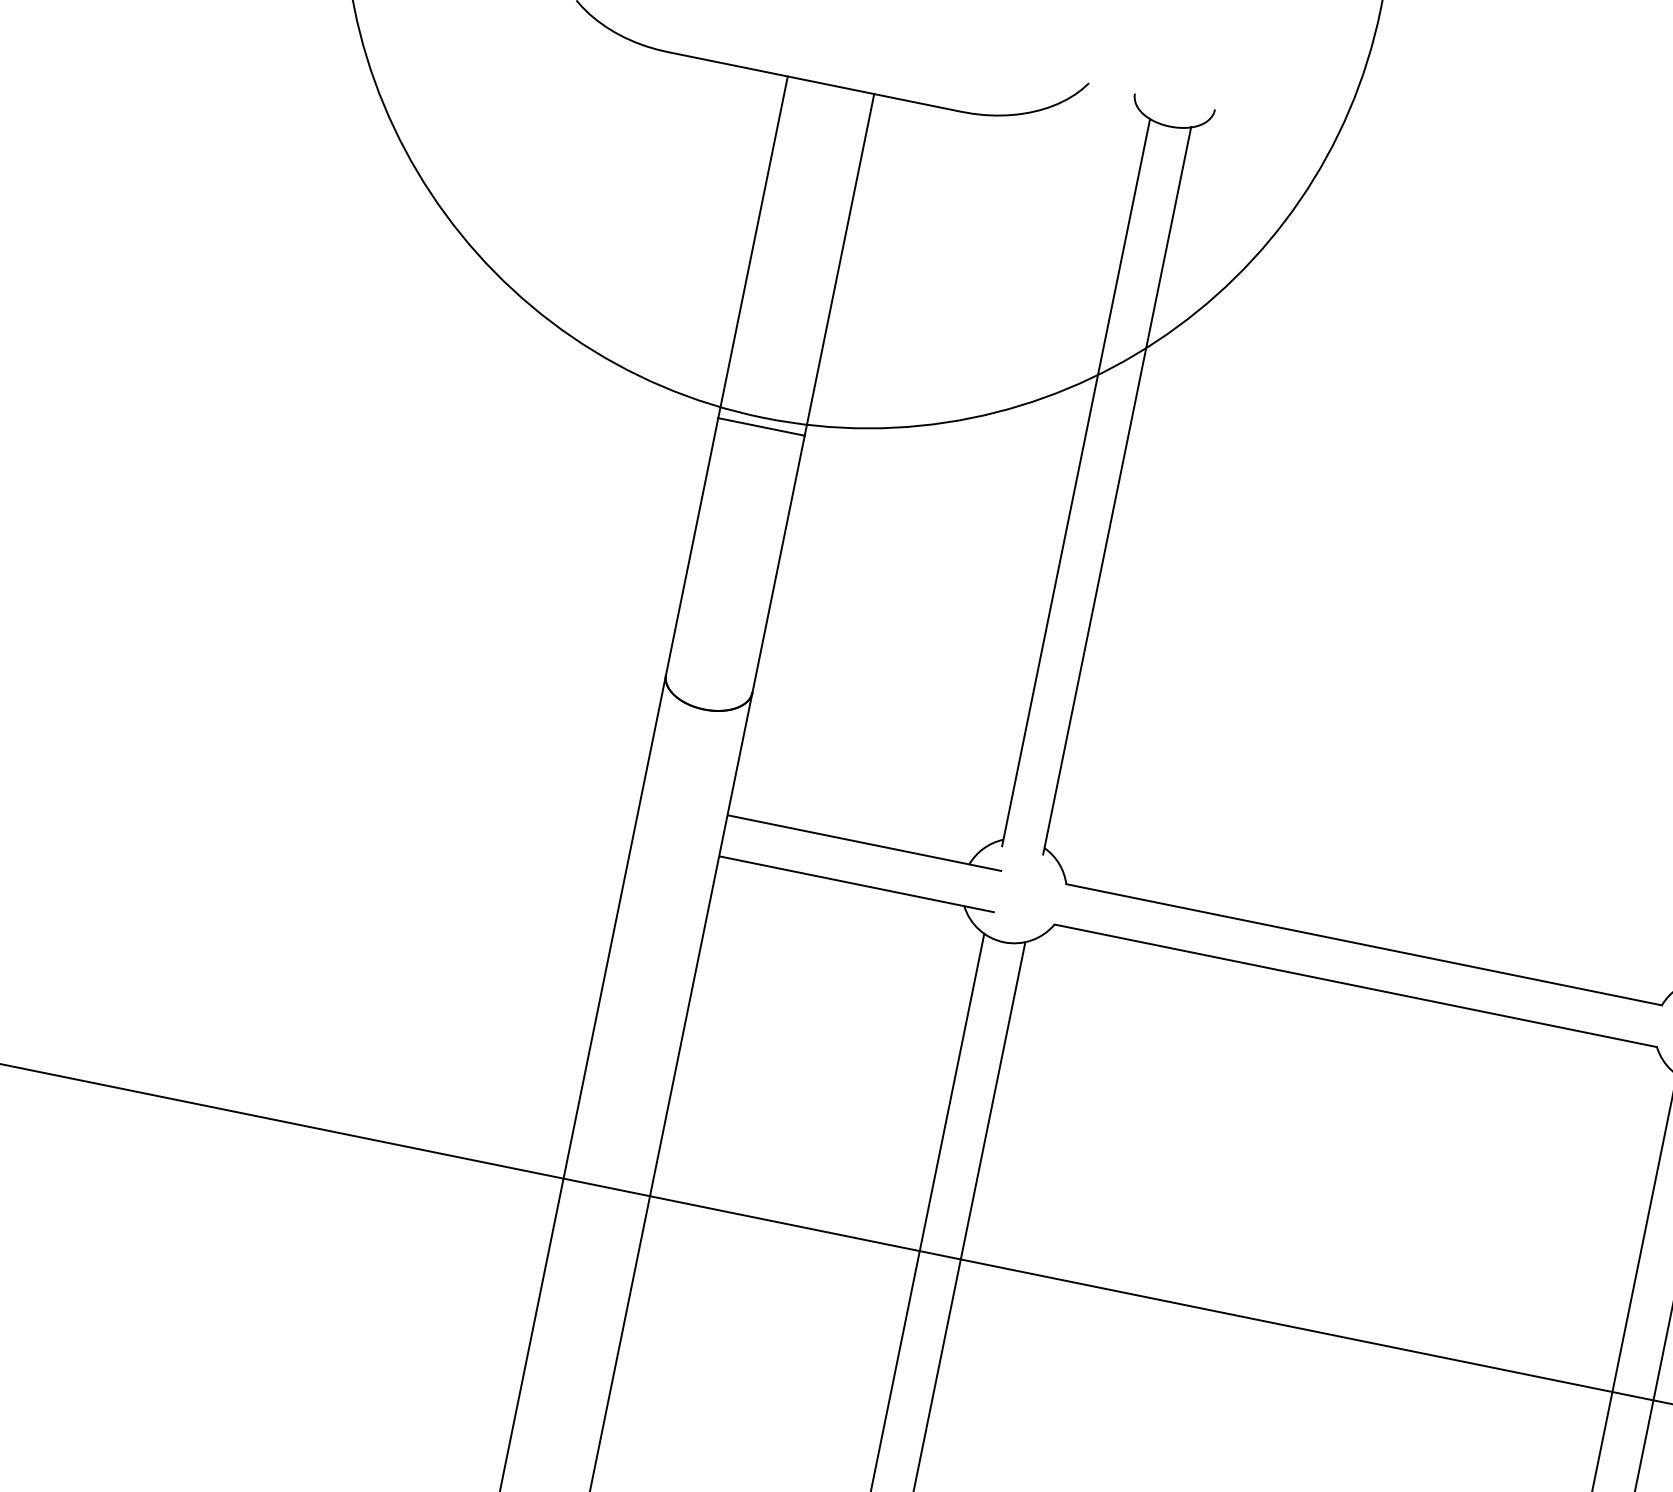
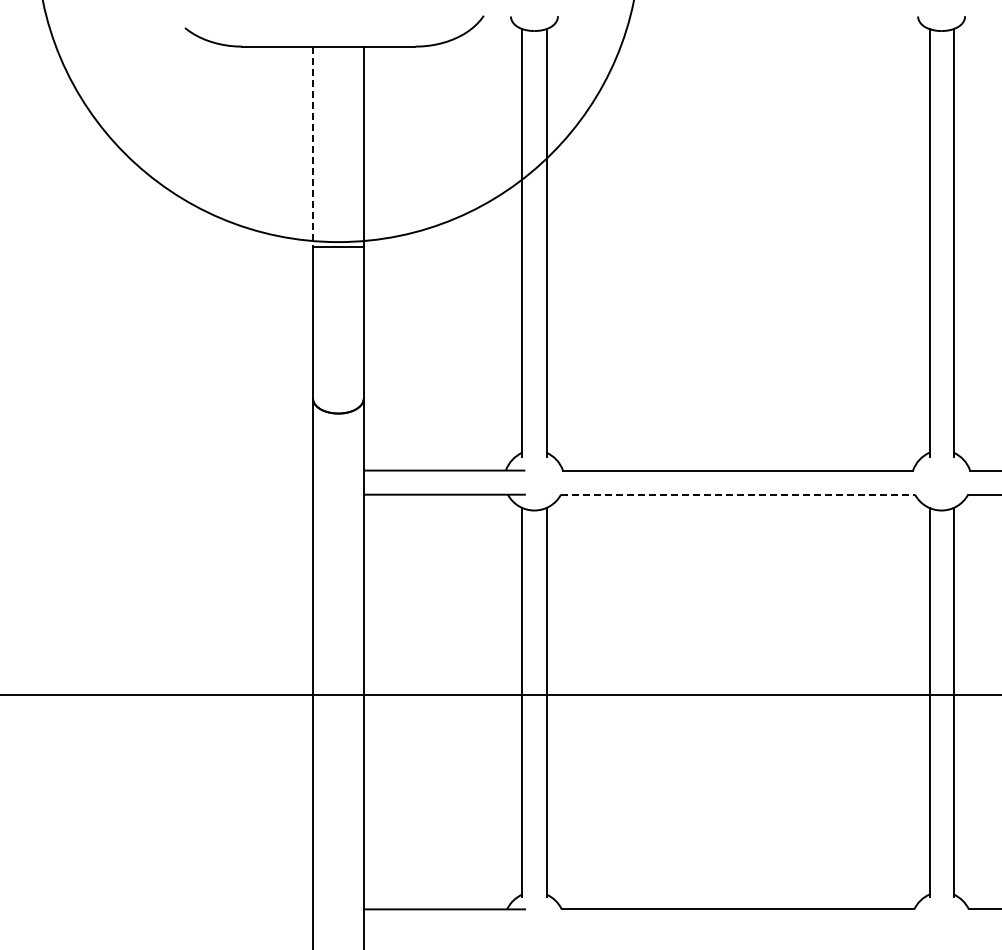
line: (753, 248) -> (313, 147), solid -> dashed
line: (1356, 985) -> (738, 494), solid -> dashed

